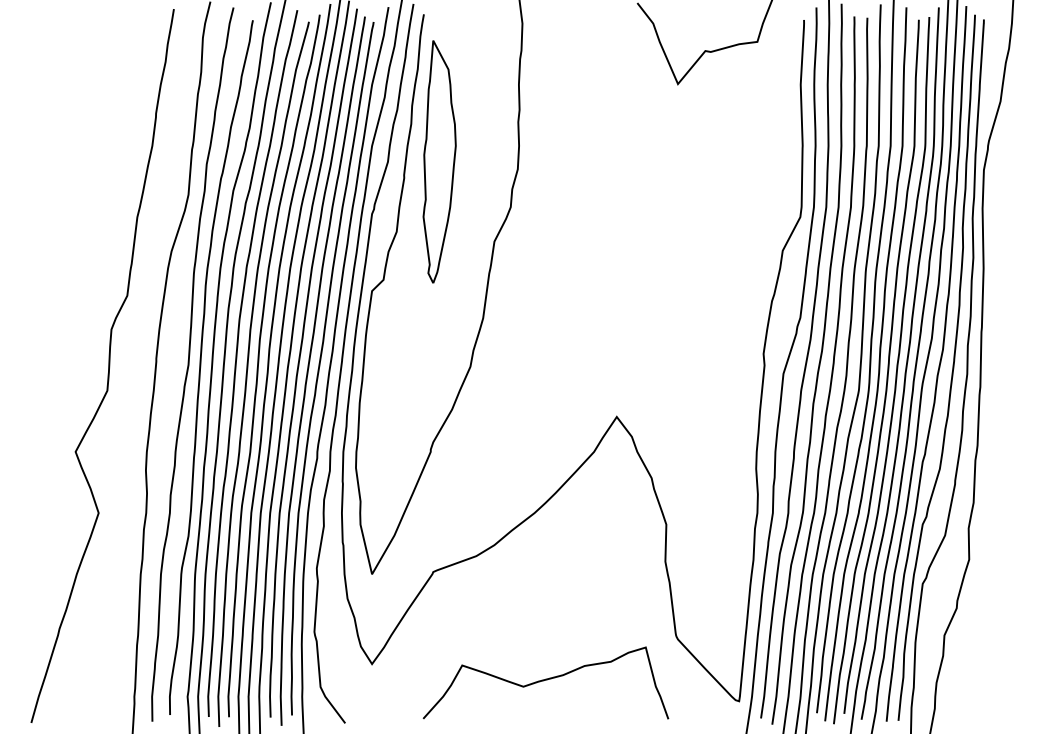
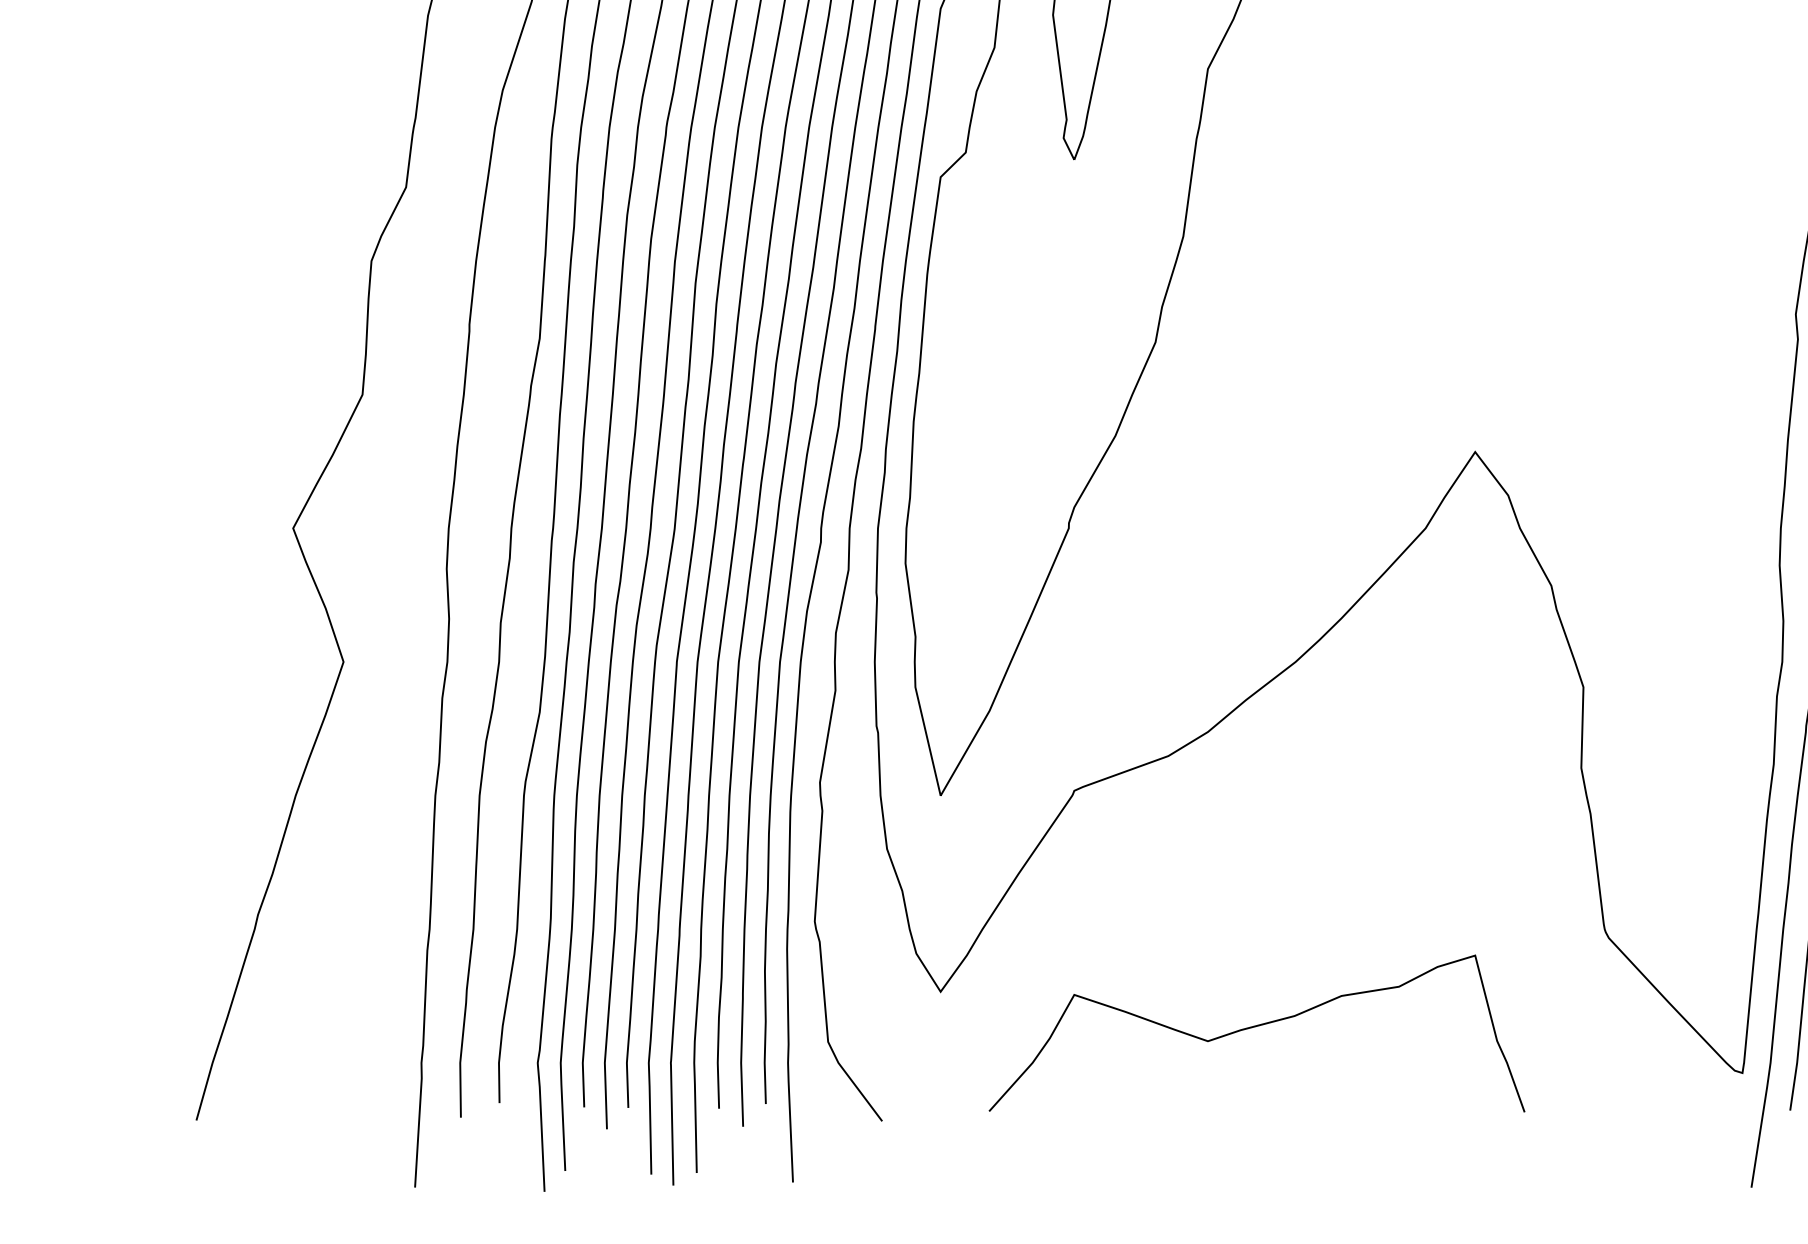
curve: (545, 680) -> (1256, 1027), moved

